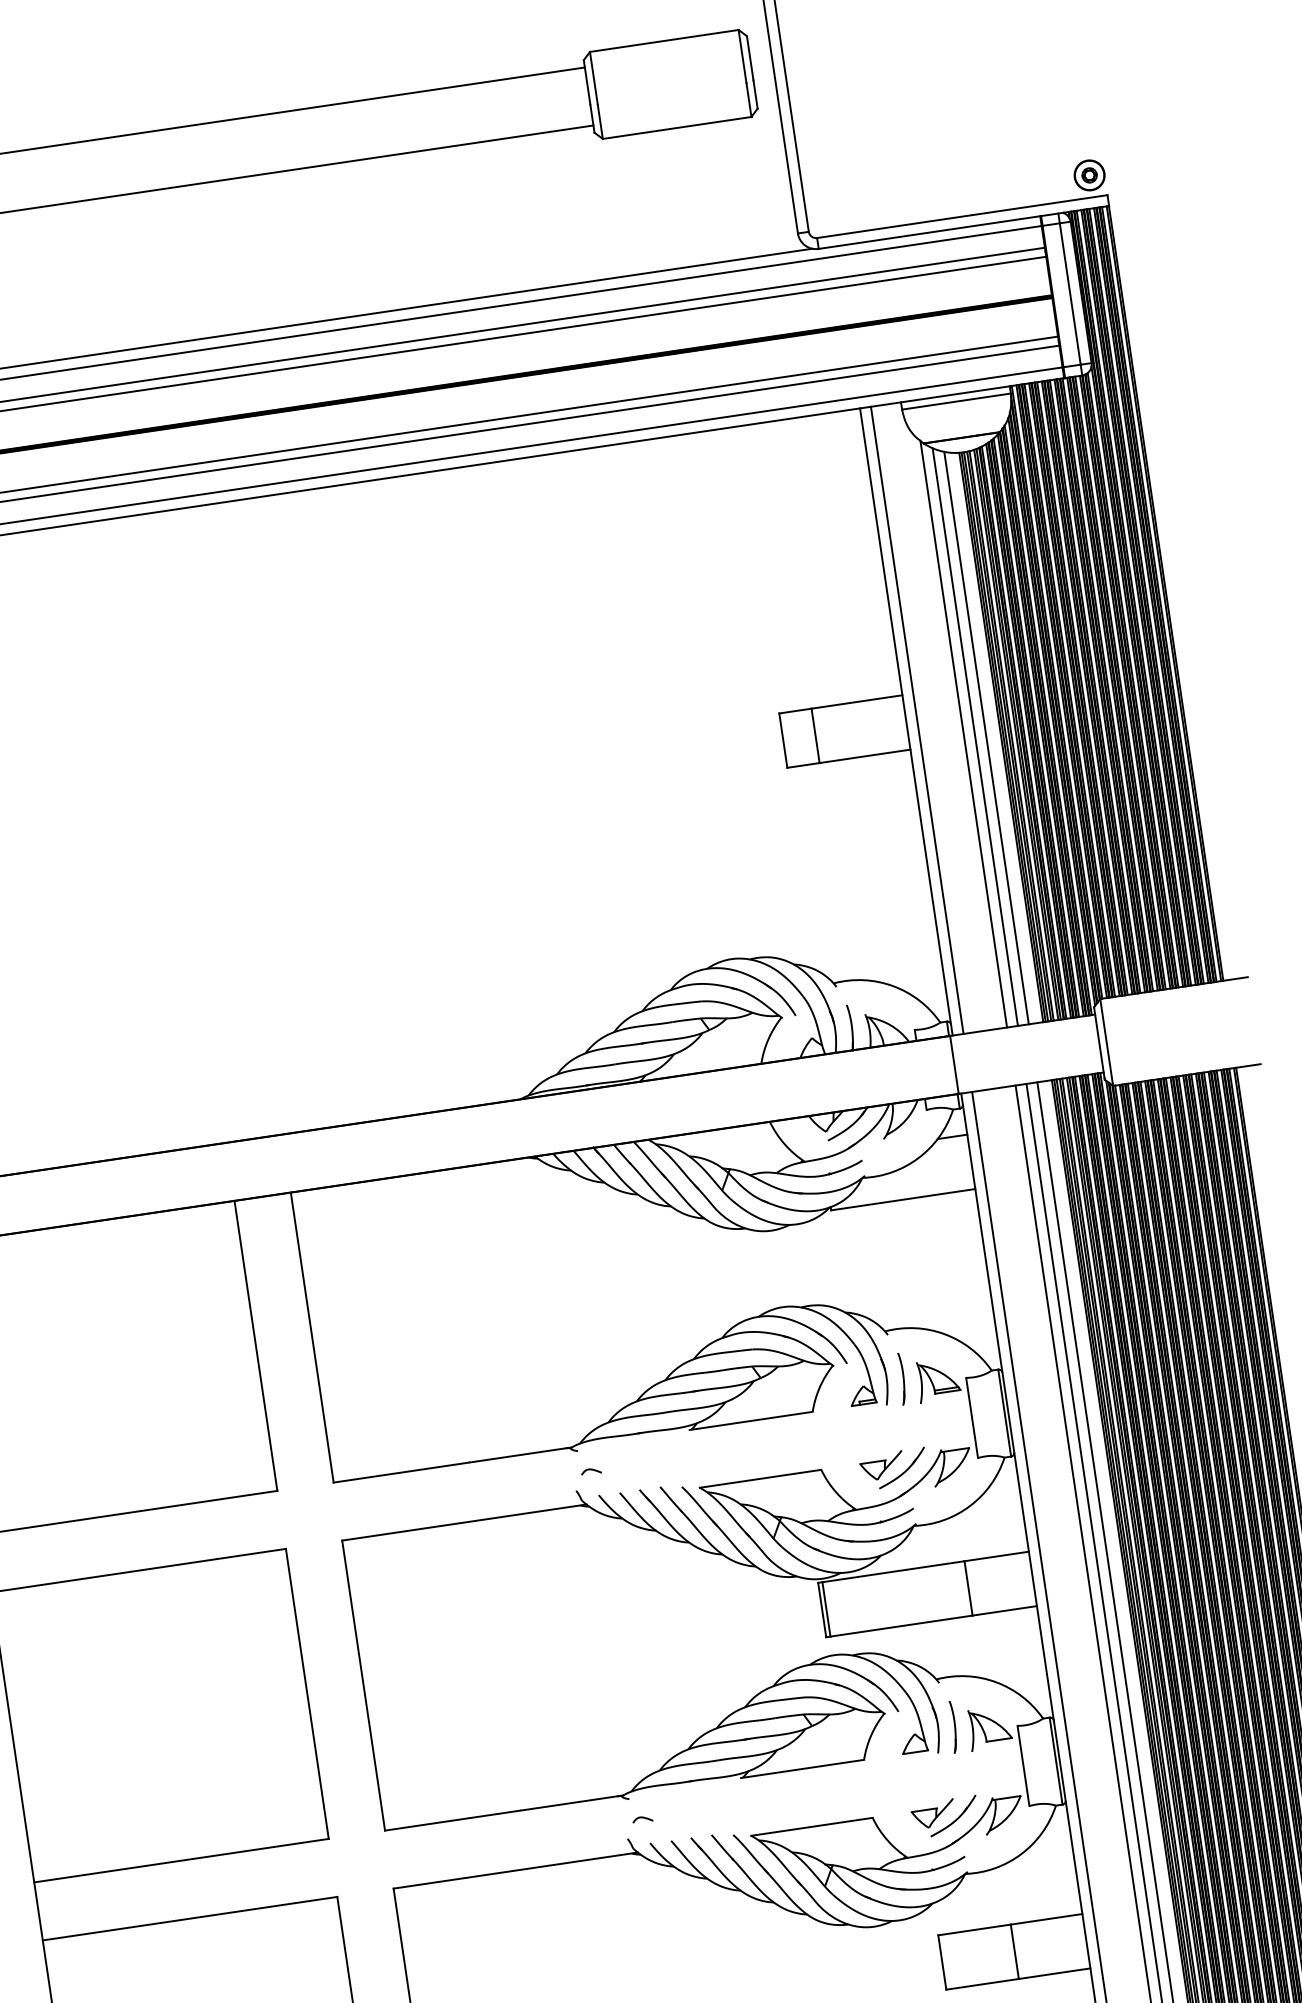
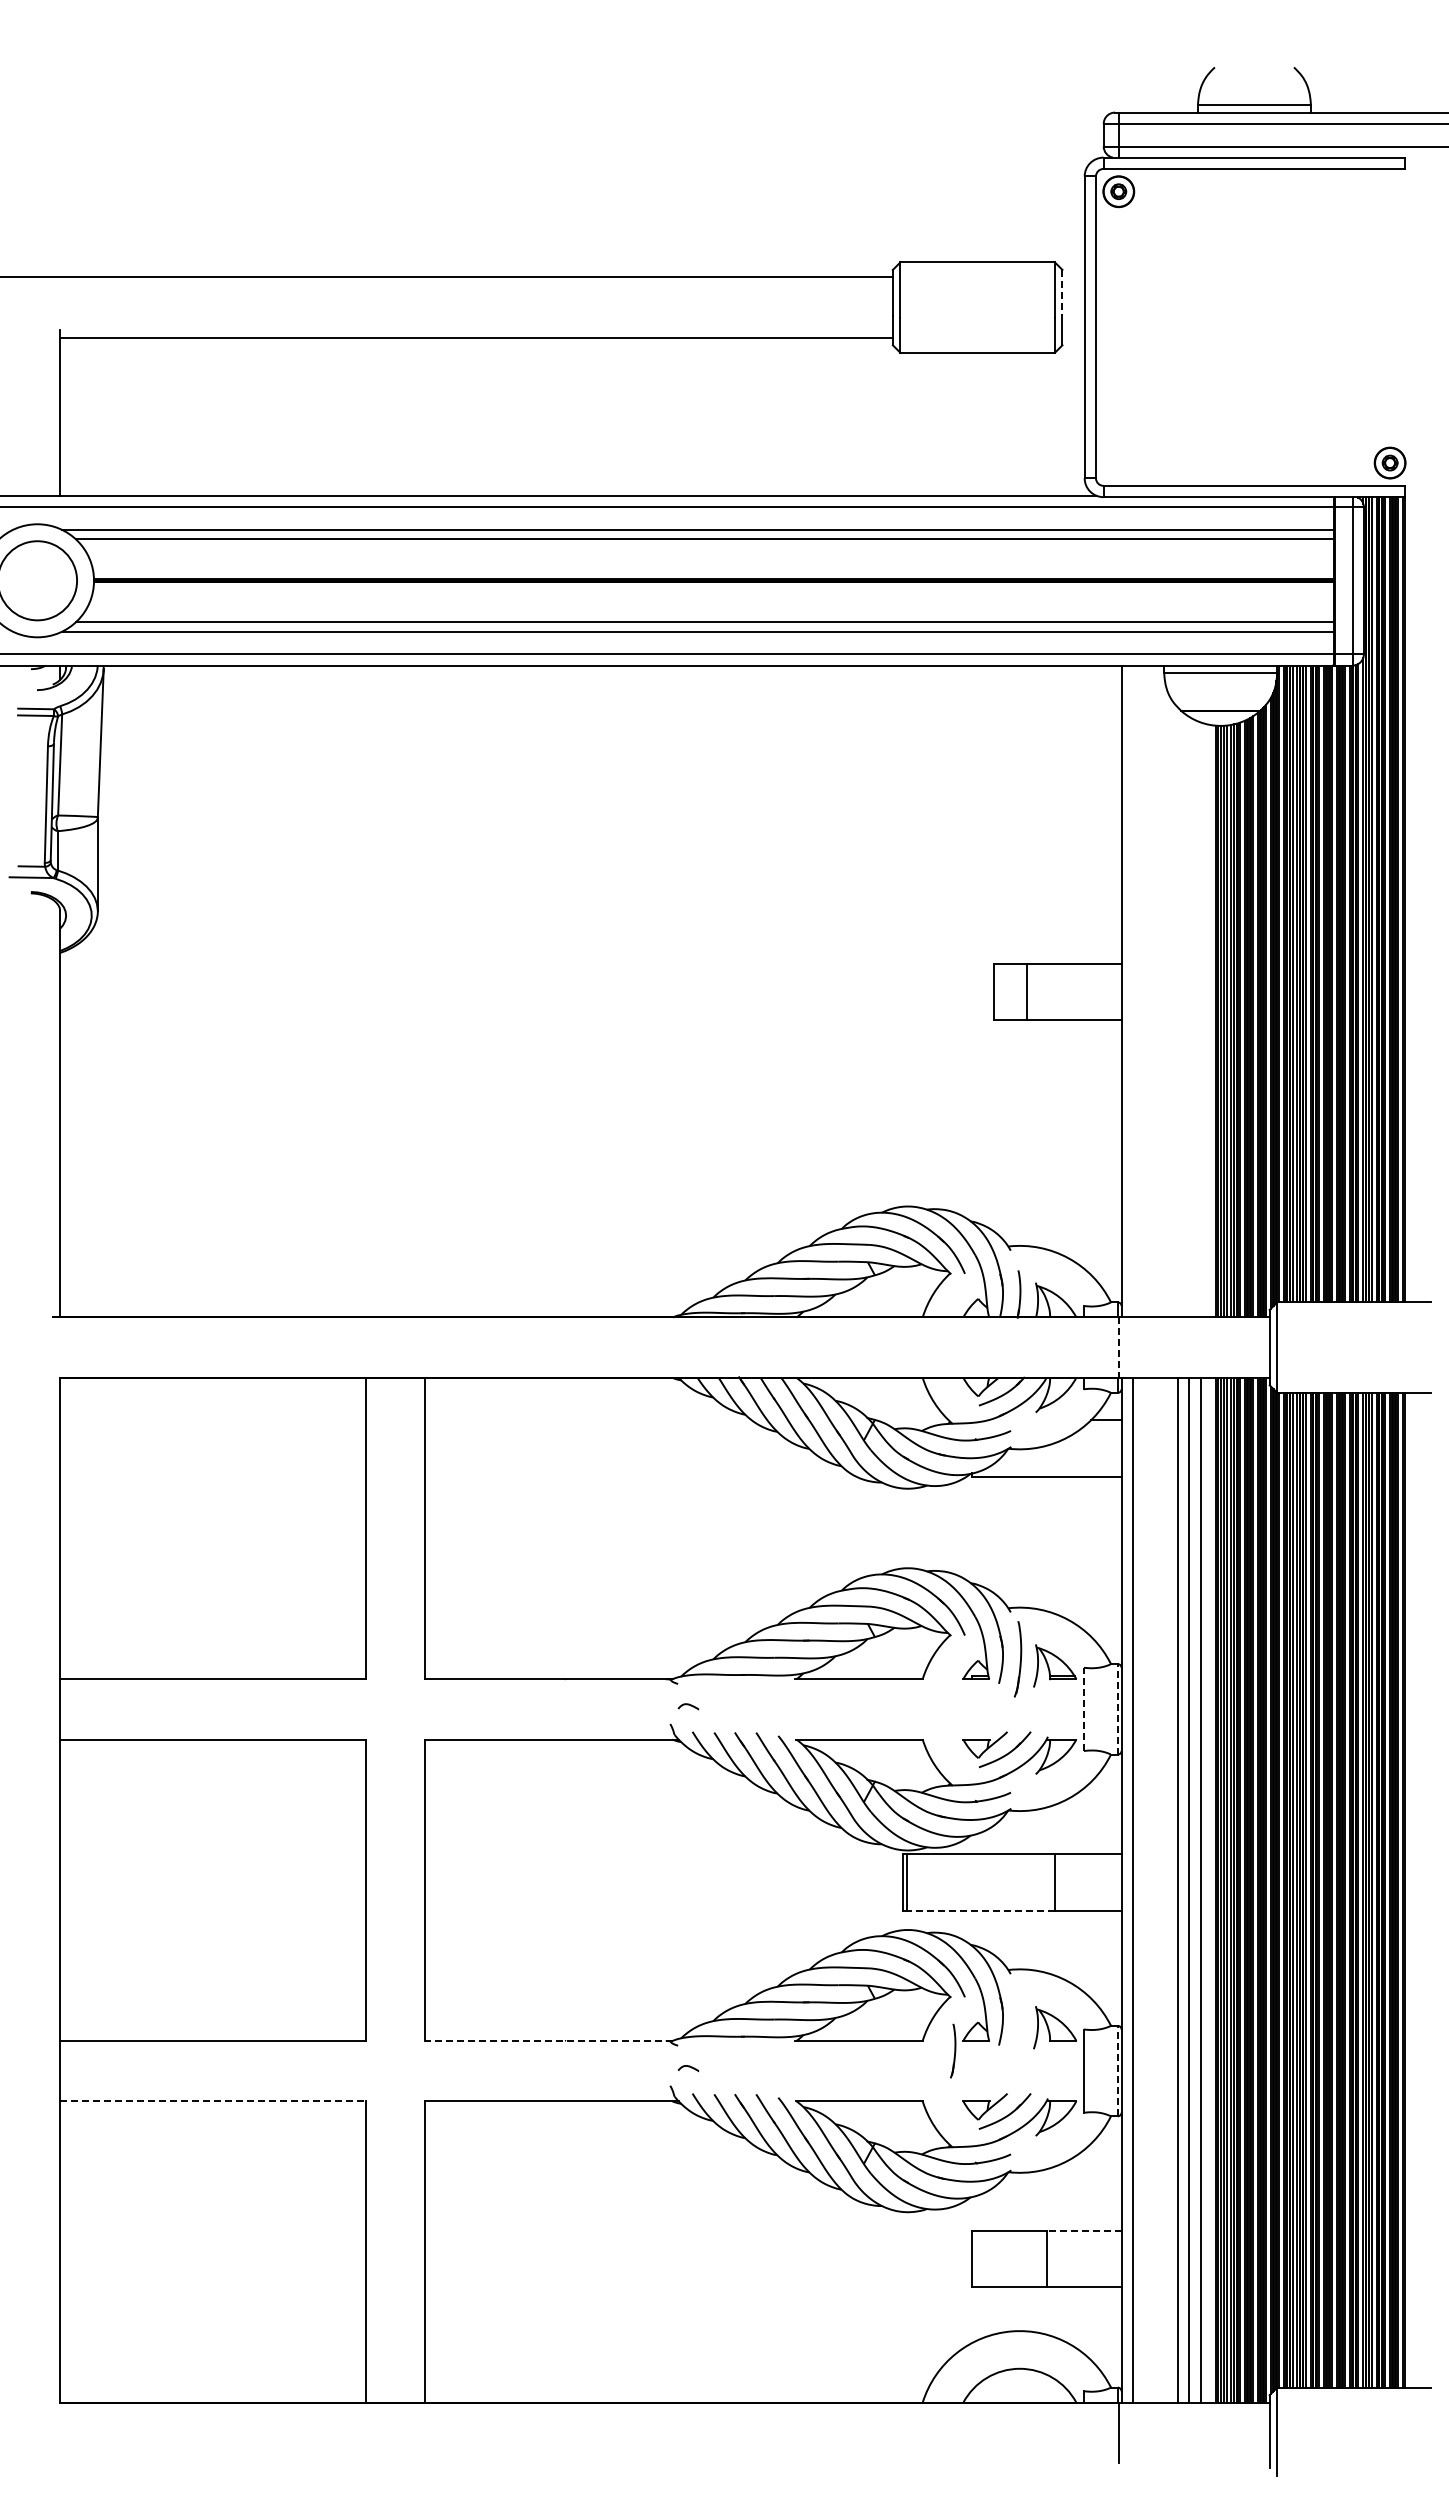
line: (750, 58) -> (1062, 293), solid -> dashed
line: (916, 720) -> (1132, 991), removed
line: (964, 734) -> (1178, 1012), removed
line: (975, 737) -> (1189, 1017), removed
line: (986, 737) -> (1200, 1019), removed
line: (953, 1064) -> (1118, 1347), solid -> dashed
part: (902, 1379) -> (1018, 1659), size x1.4
line: (1004, 1412) -> (1117, 1708), solid -> dashed
line: (971, 1418) -> (1083, 1709), solid -> dashed
line: (901, 1626) -> (980, 1910), solid -> dashed
part: (953, 1726) -> (953, 2050), moved
line: (1055, 1760) -> (1117, 2070), solid -> dashed
line: (504, 1812) -> (548, 2040), solid -> dashed
line: (190, 1918) -> (213, 2101), solid -> dashed
line: (1045, 1919) -> (1083, 2230), solid -> dashed

